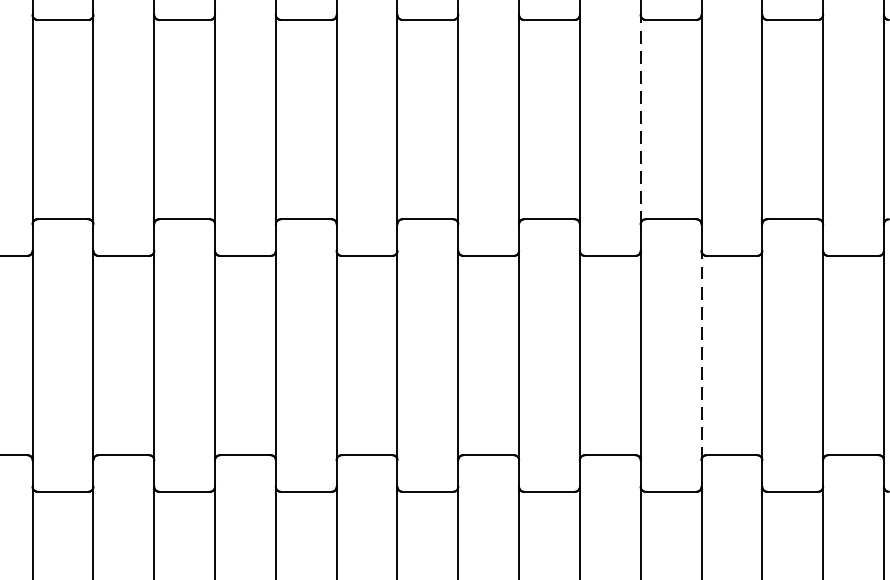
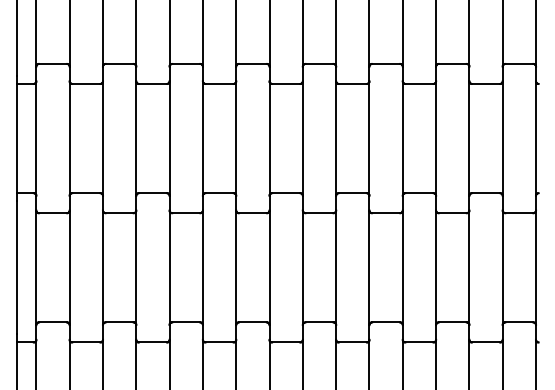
line: (640, 119) -> (402, 138), dashed -> solid
line: (702, 354) -> (436, 267), dashed -> solid

